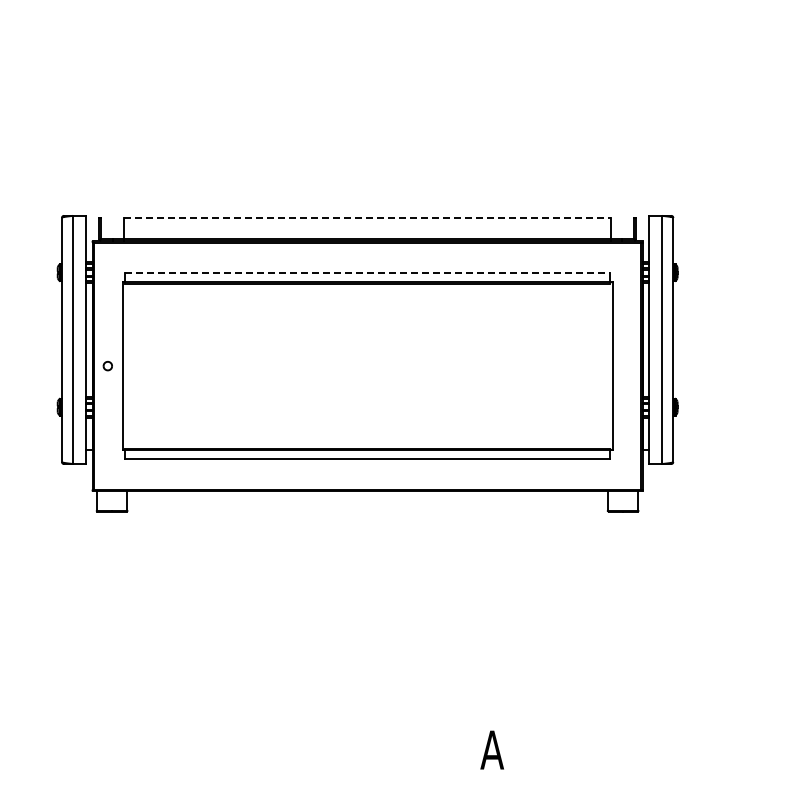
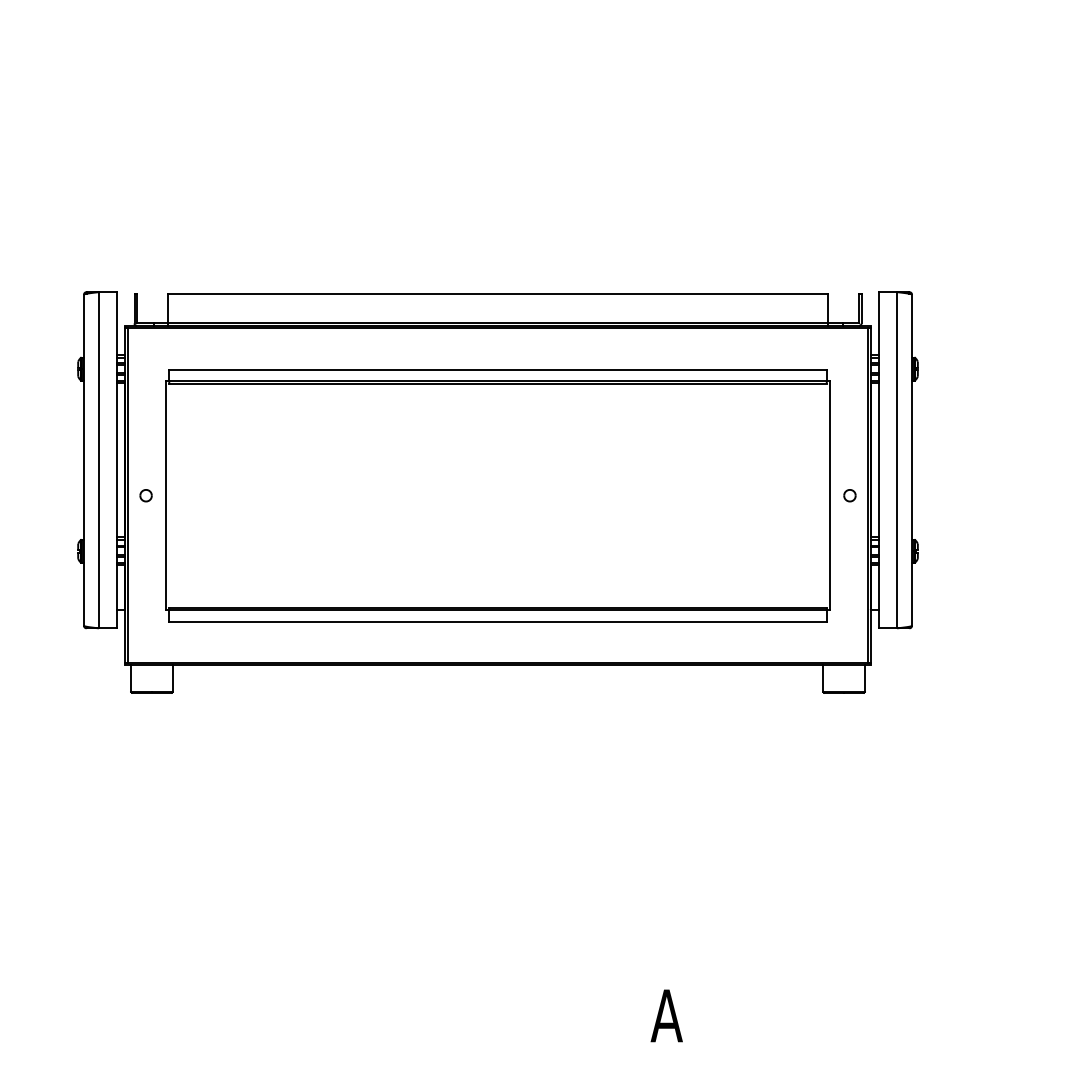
line: (368, 217) -> (499, 294), dashed -> solid
line: (367, 273) -> (497, 370), dashed -> solid
part: (627, 366) -> (850, 496), added

